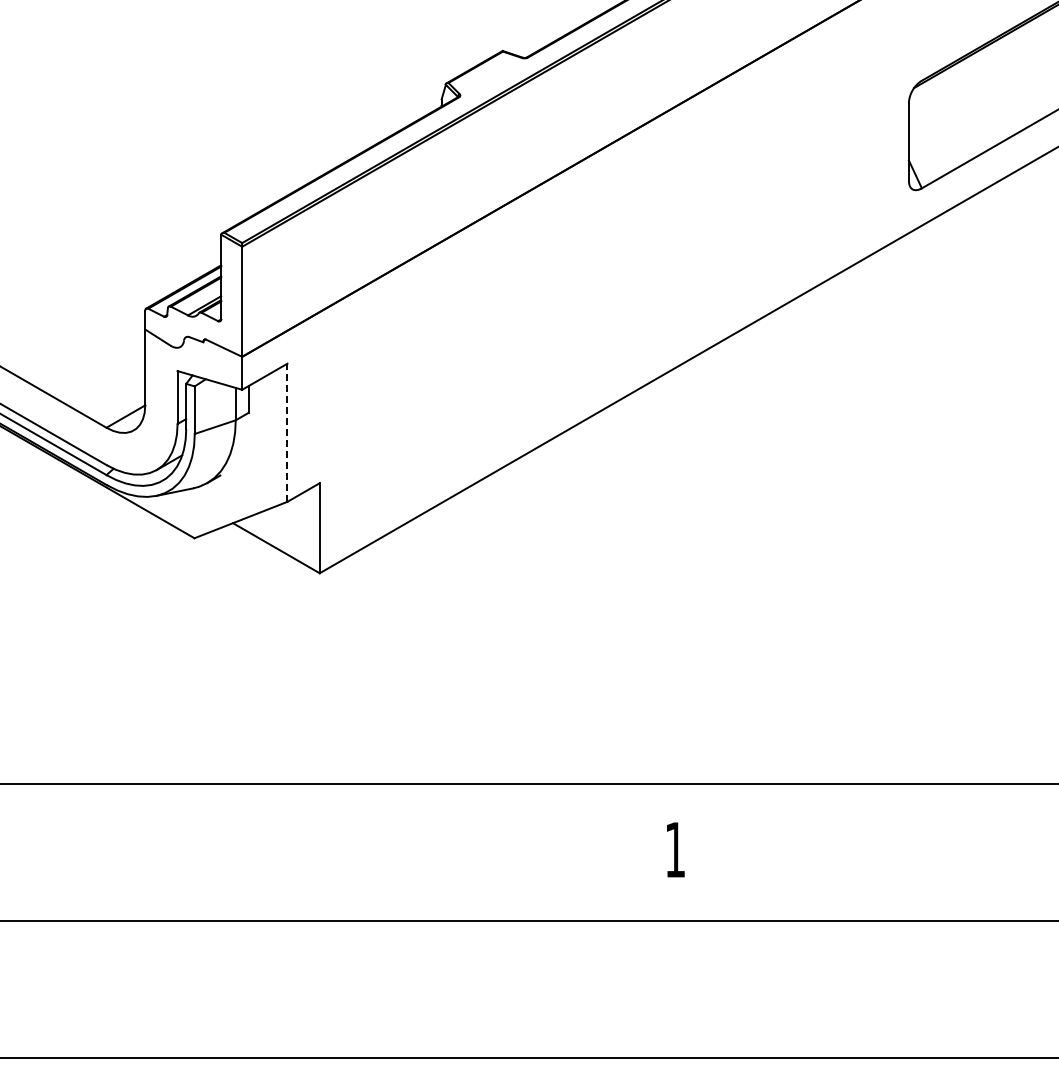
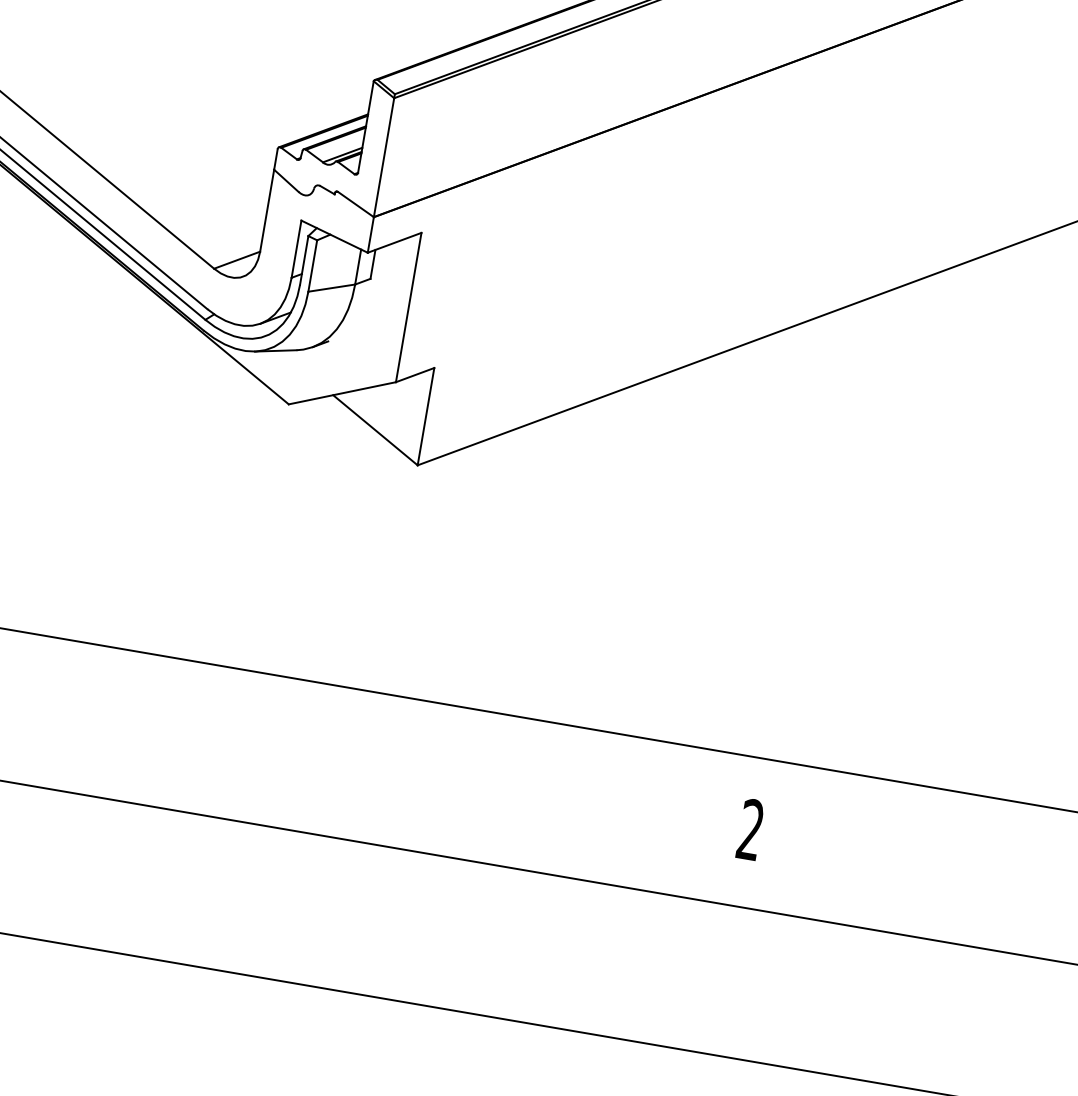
line: (287, 432) -> (408, 307), dashed -> solid
text: (674, 849) -> (749, 829), 1 -> 2

